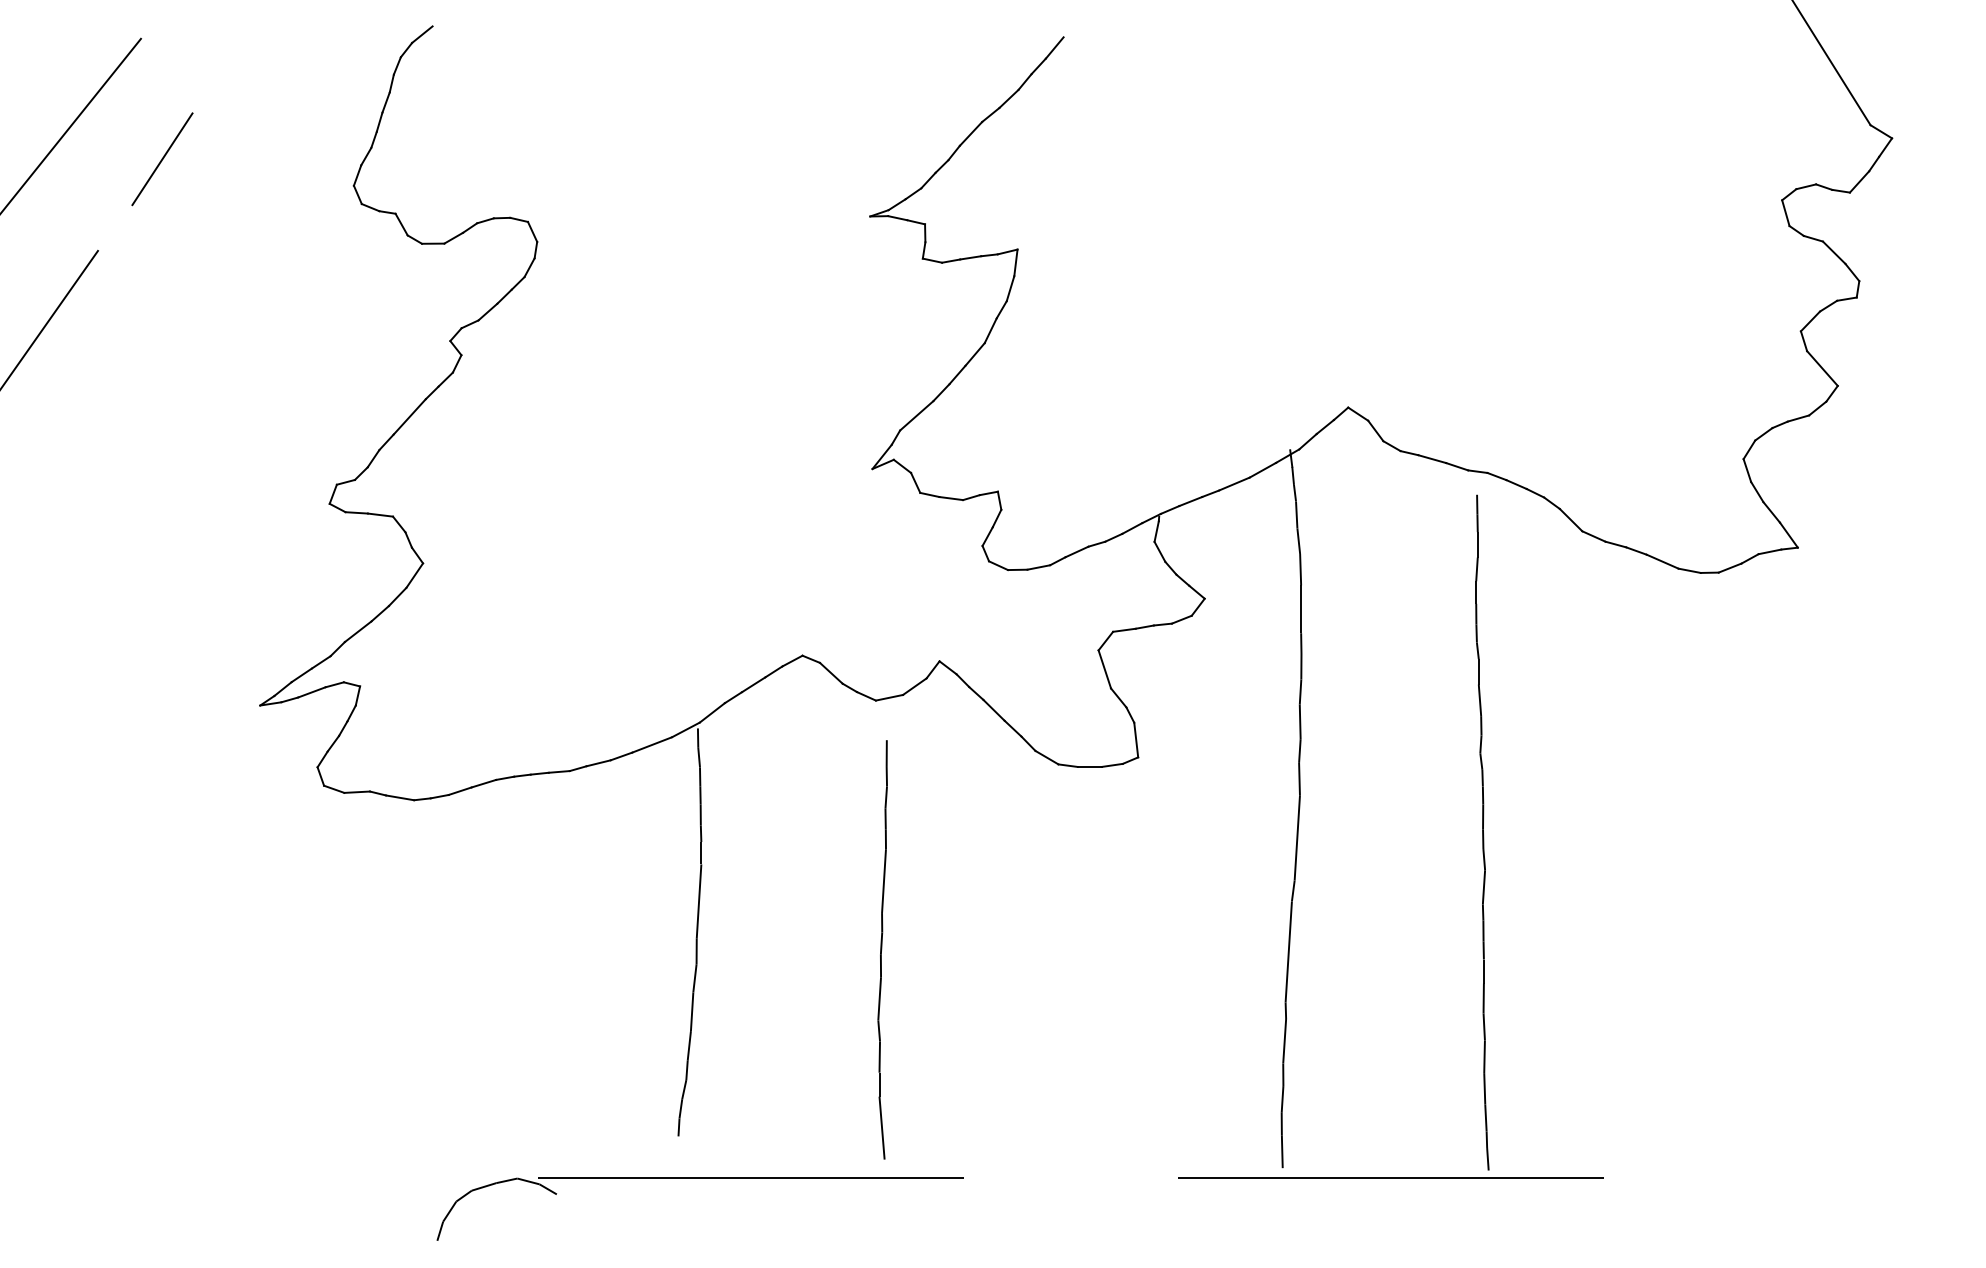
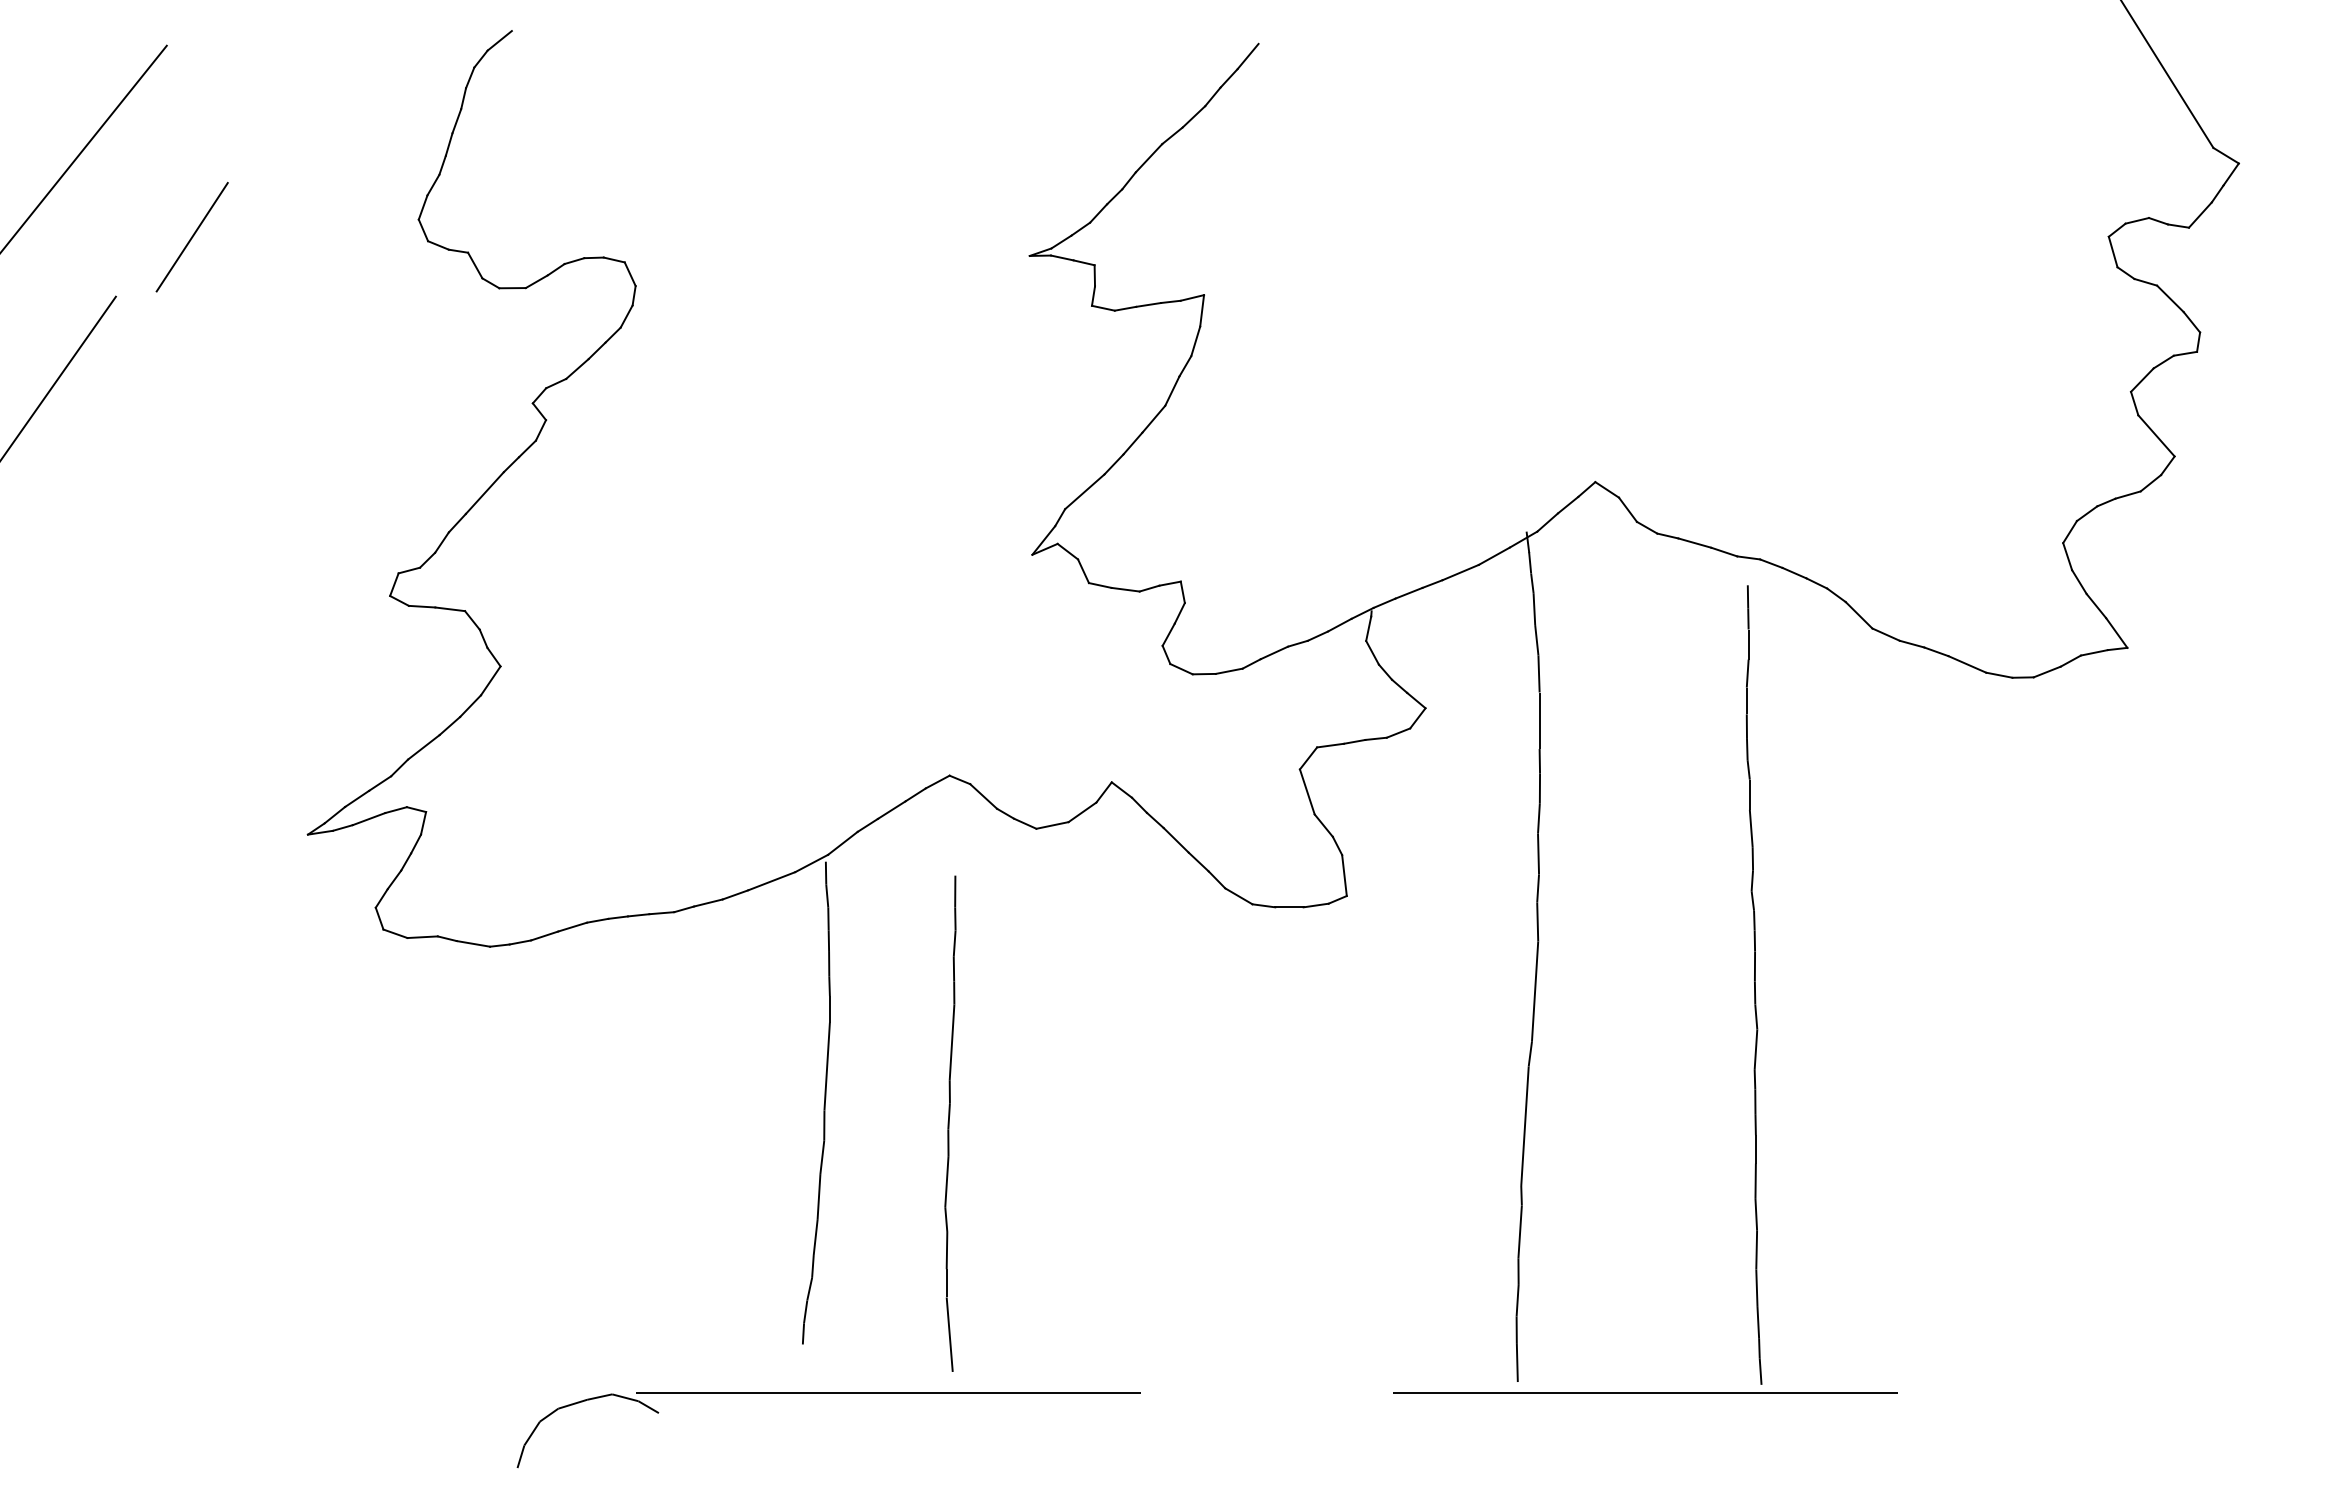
line: (161, 159) -> (191, 237), moved
part: (882, 949) -> (950, 1123), moved

